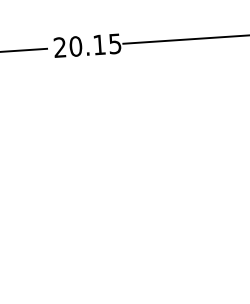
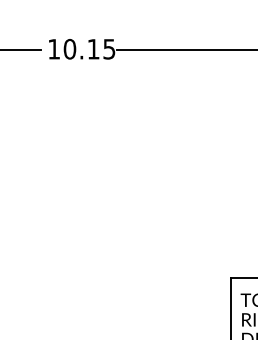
text: (59, 46) -> (53, 48), 20.15 -> 10.15

